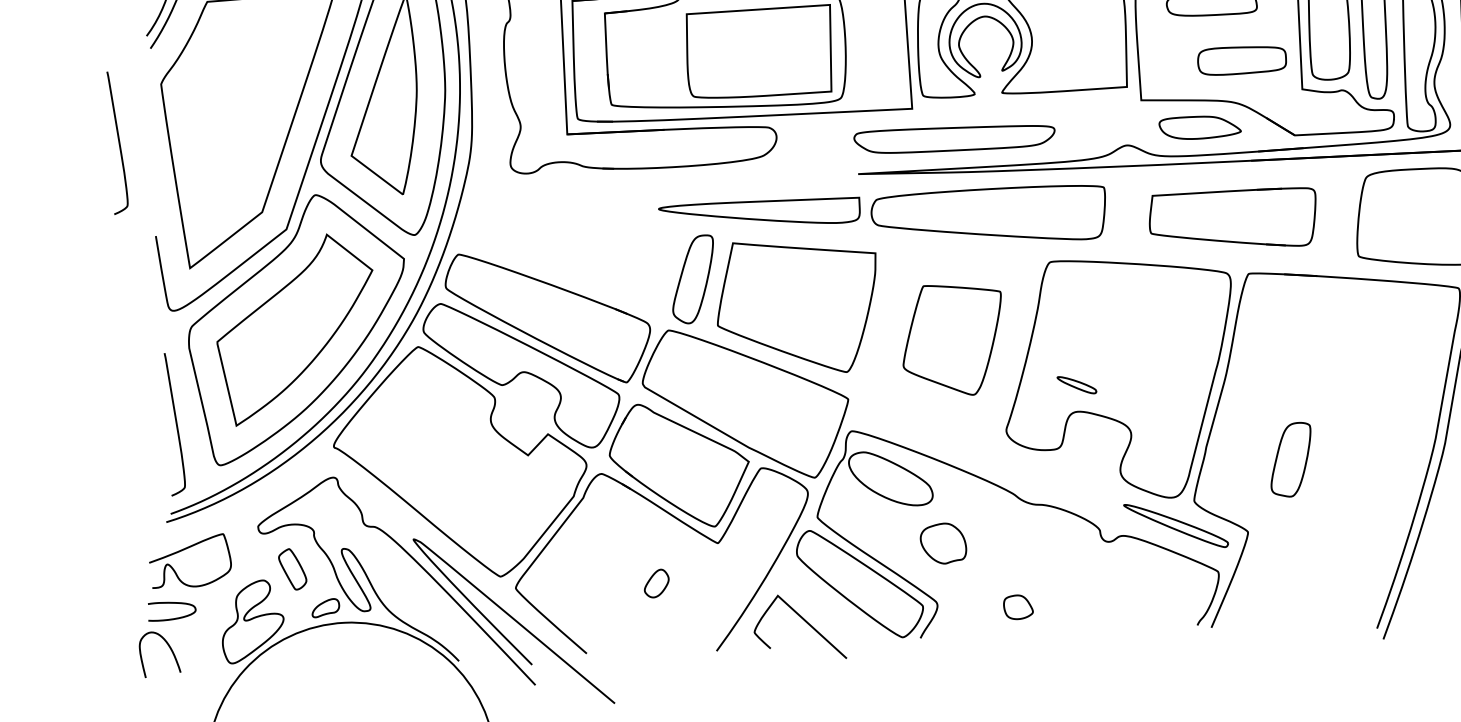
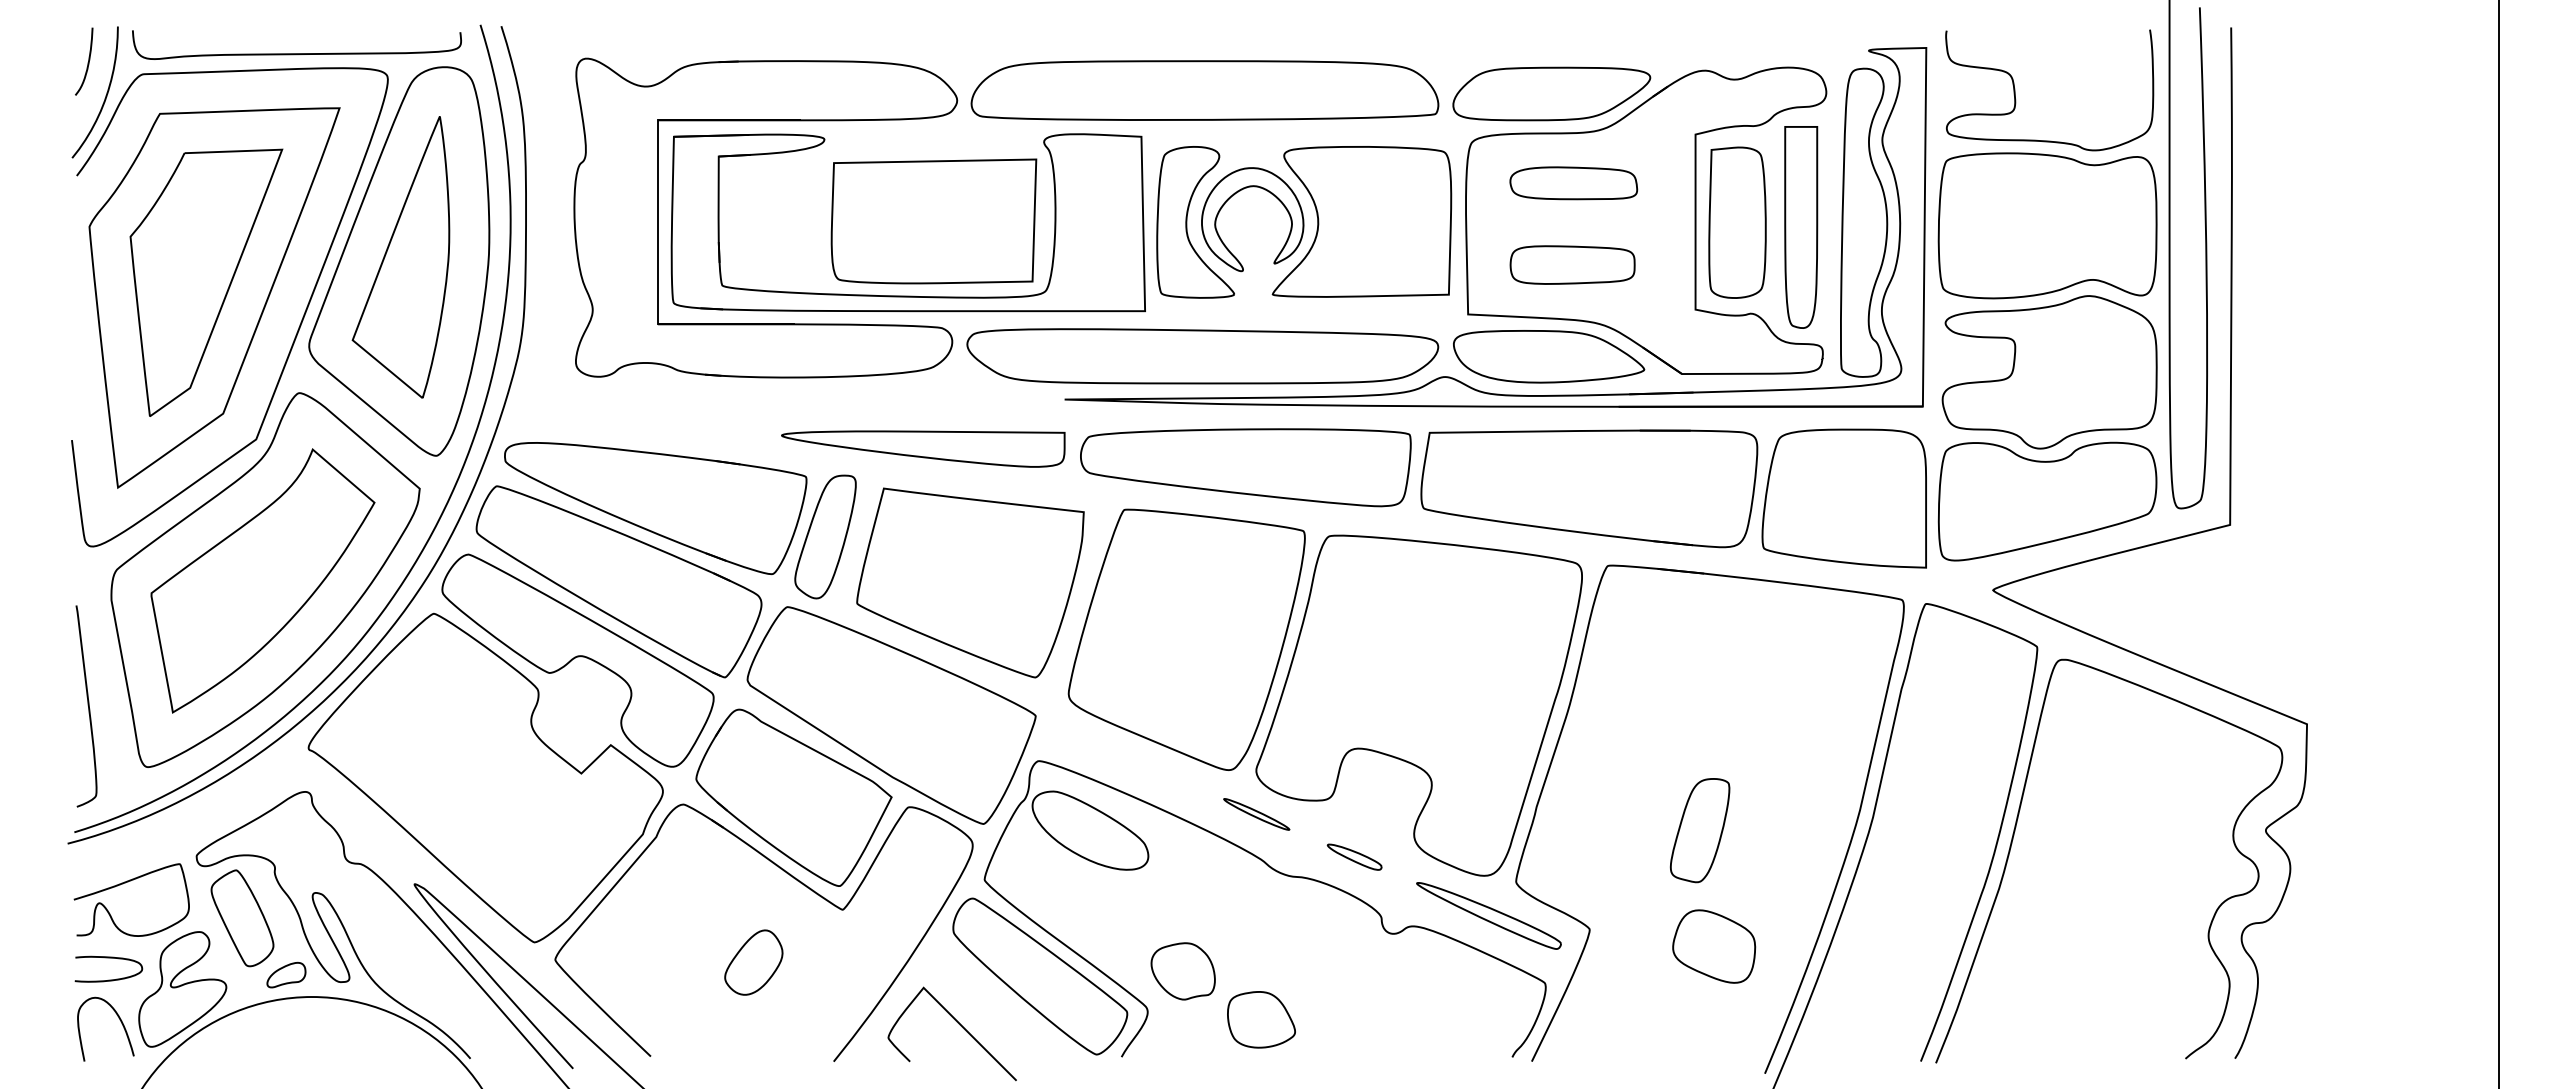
part: (1241, 60) -> (1572, 264), moved
part: (245, 119) -> (206, 282), added
part: (1200, 127) -> (1549, 356), size x1.67
part: (954, 139) -> (1202, 356), size x1.67
curve: (118, 142) -> (25, 305), removed
part: (1233, 219) -> (1589, 488), size x1.43
part: (571, 265) -> (655, 508), added
part: (952, 340) -> (1186, 639), size x1.67
part: (1076, 384) -> (1354, 856), moved
part: (1290, 459) -> (1699, 830), moved
part: (1008, 461) -> (1256, 814), added
part: (1337, 540) -> (1714, 946), added
part: (942, 543) -> (1182, 971), moved
curve: (183, 550) -> (123, 884), moved
part: (292, 569) -> (242, 918), size x1.67
part: (656, 583) -> (753, 962), size x1.67
curve: (171, 603) -> (108, 958), moved
part: (1018, 606) -> (1261, 1019), size x1.67
curve: (169, 647) -> (119, 1020), moved

